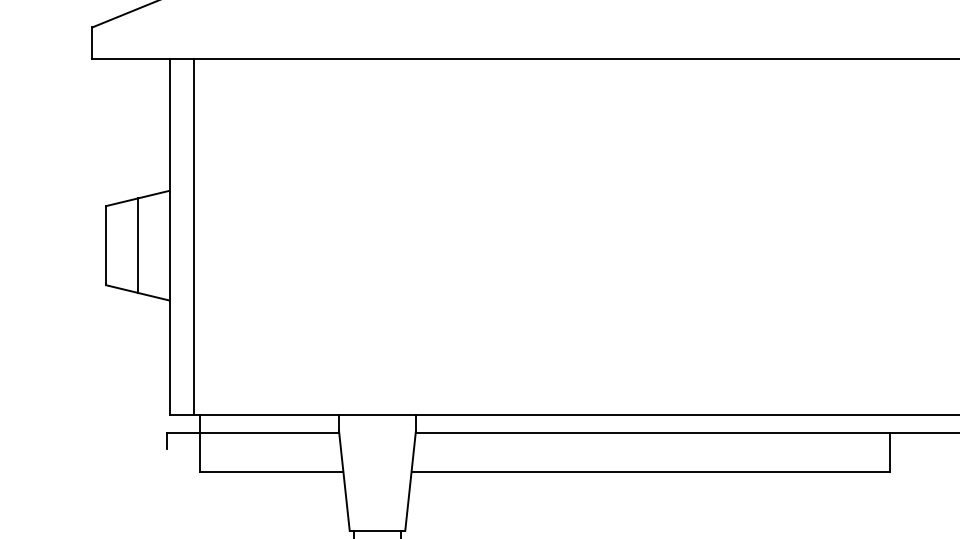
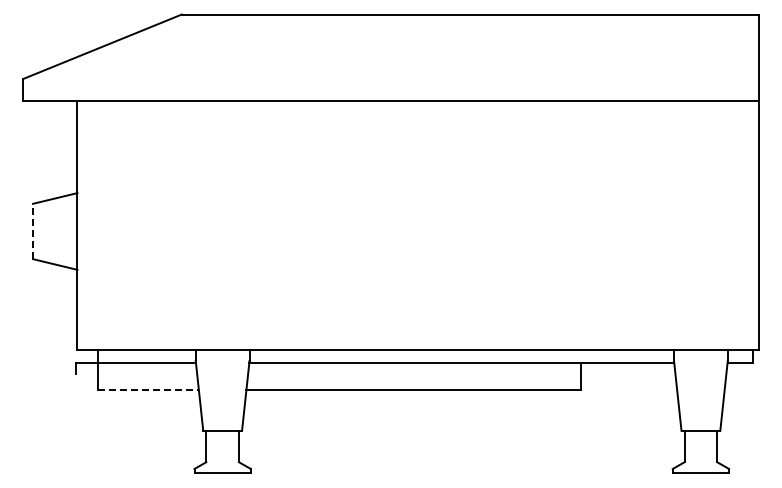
line: (194, 237) -> (94, 225), removed
line: (106, 245) -> (33, 231), solid -> dashed
line: (138, 245) -> (55, 231), removed
line: (272, 471) -> (149, 389), solid -> dashed

